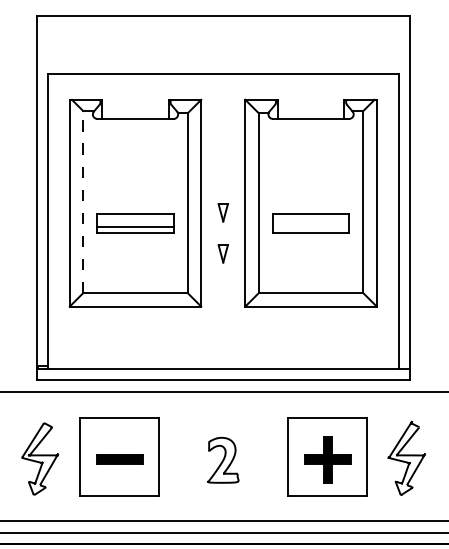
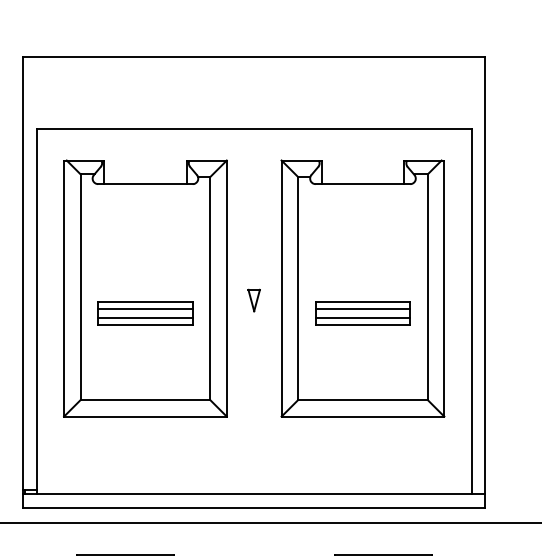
line: (83, 201) -> (81, 286), dashed -> solid
line: (135, 220) -> (145, 310), added
line: (311, 220) -> (363, 310), added
line: (311, 226) -> (363, 317), added
part: (222, 253) -> (253, 350), removed

